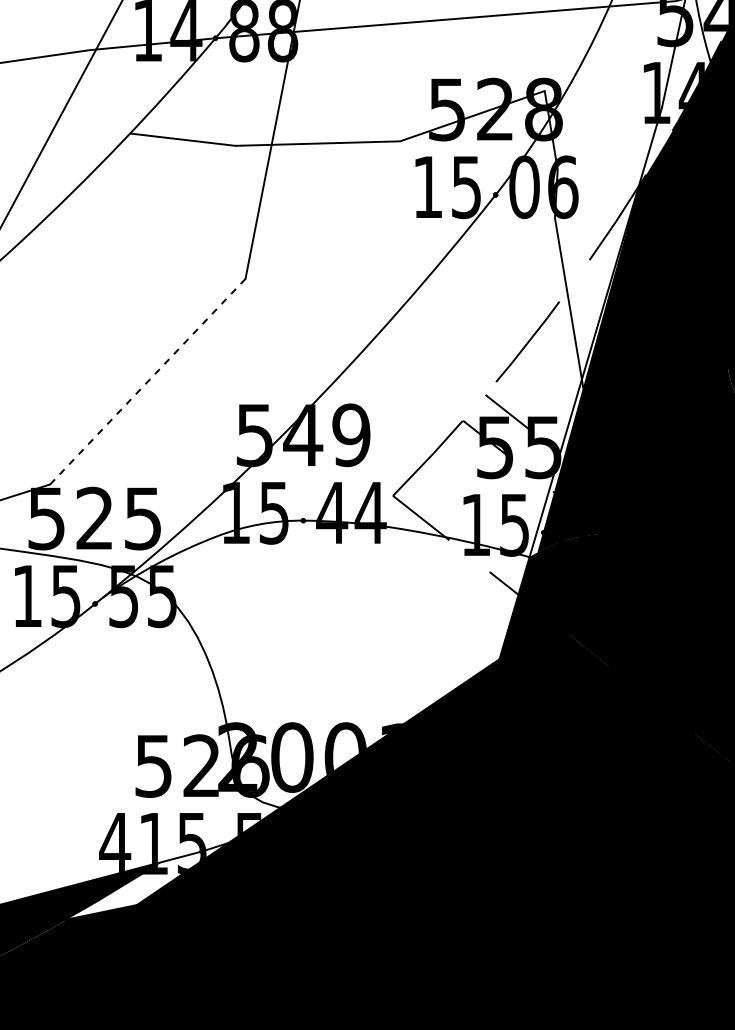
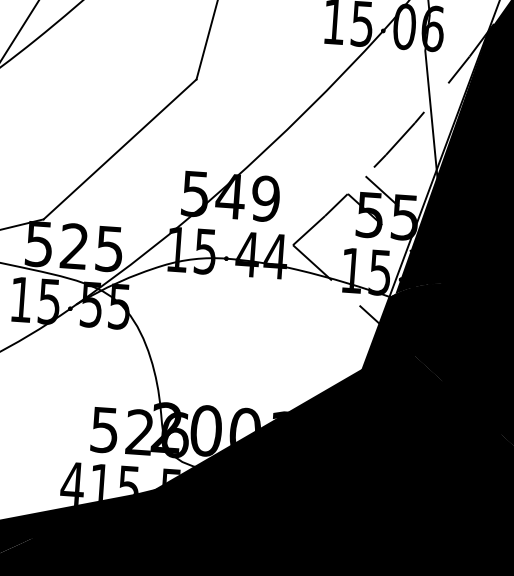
line: (147, 381) -> (119, 149), dashed -> solid
fill: (145, 881) -> (92, 513), added

